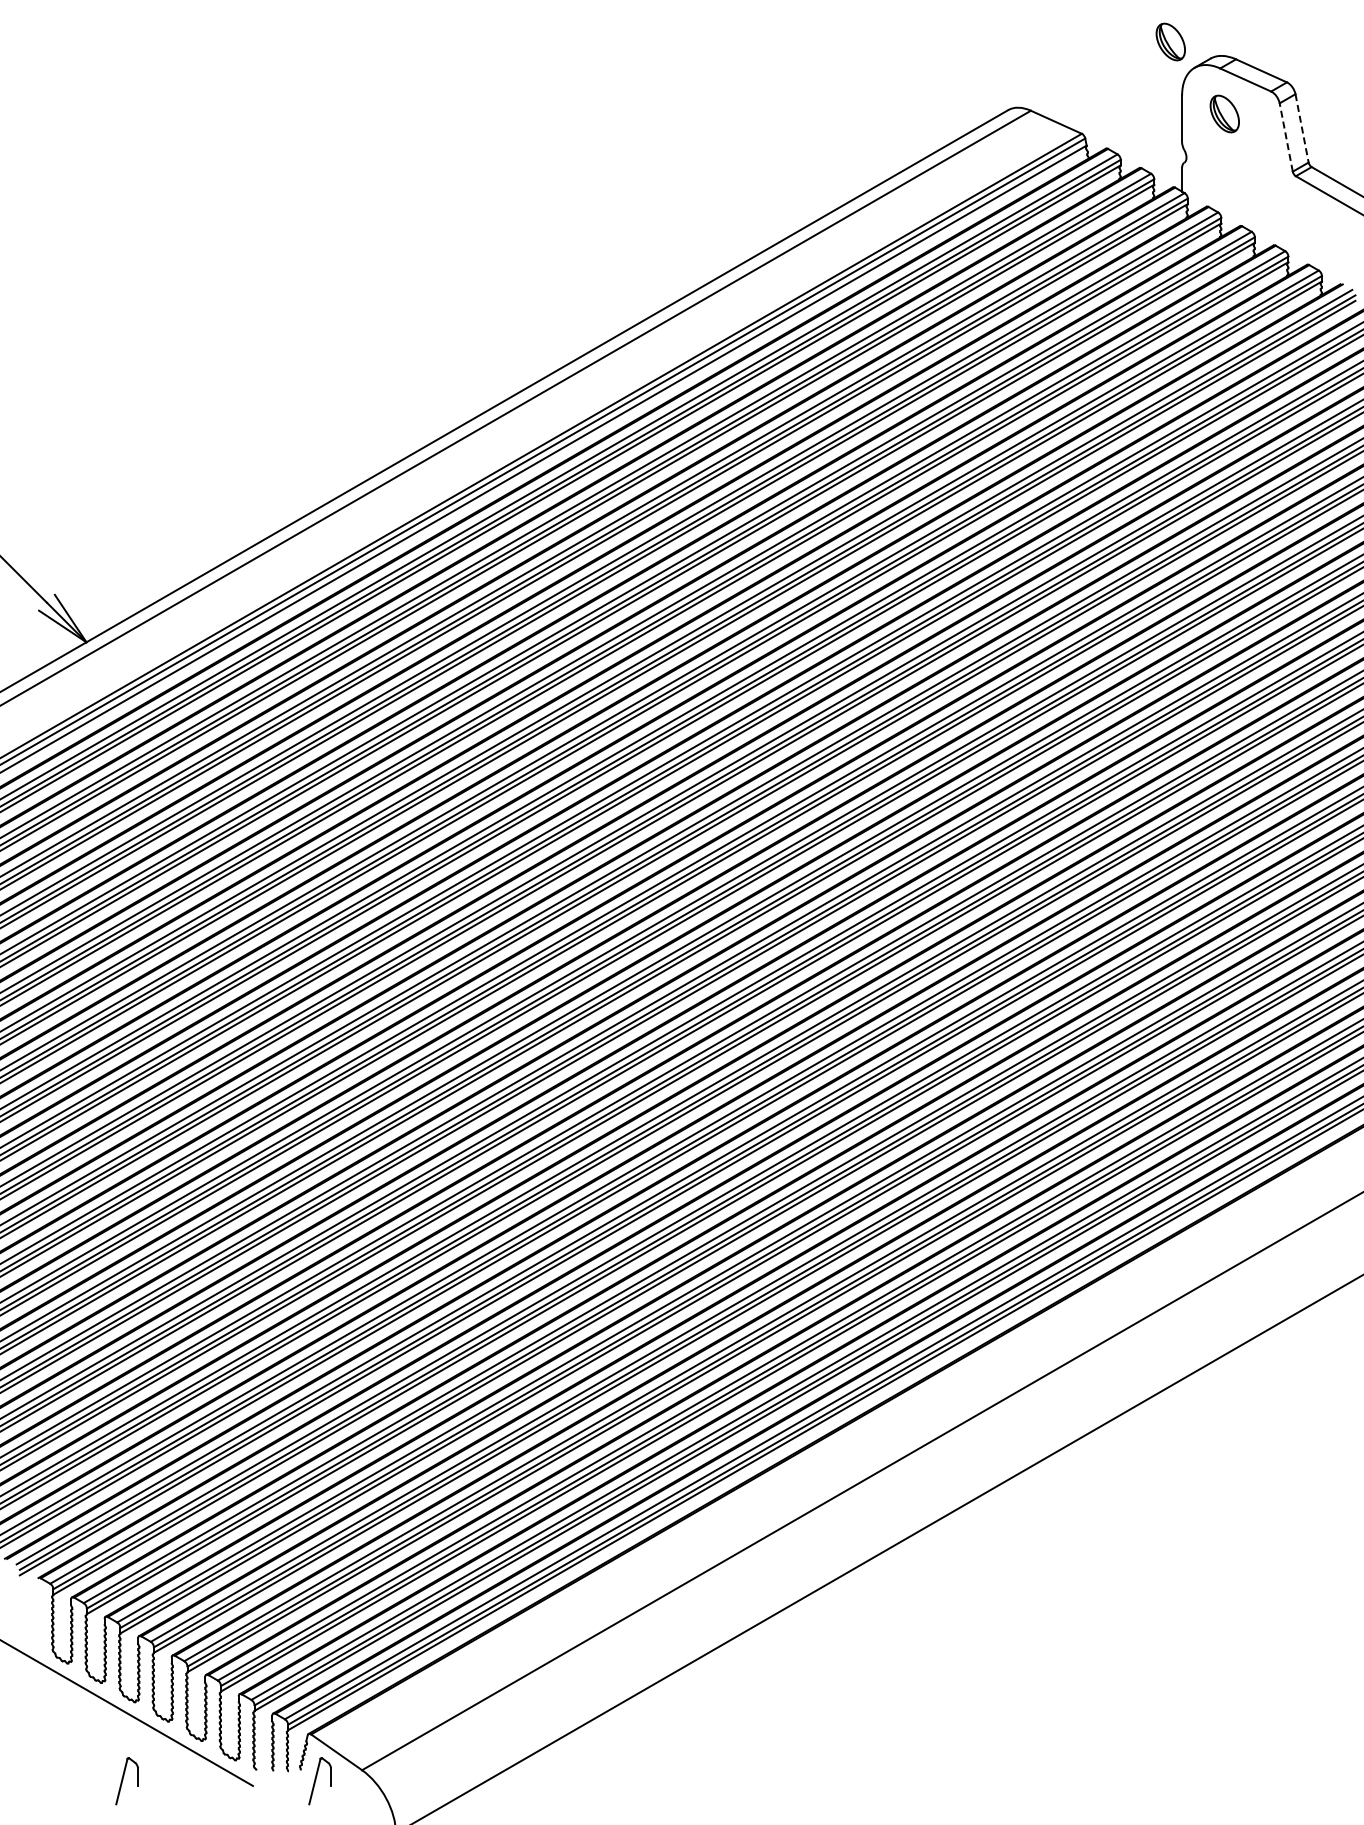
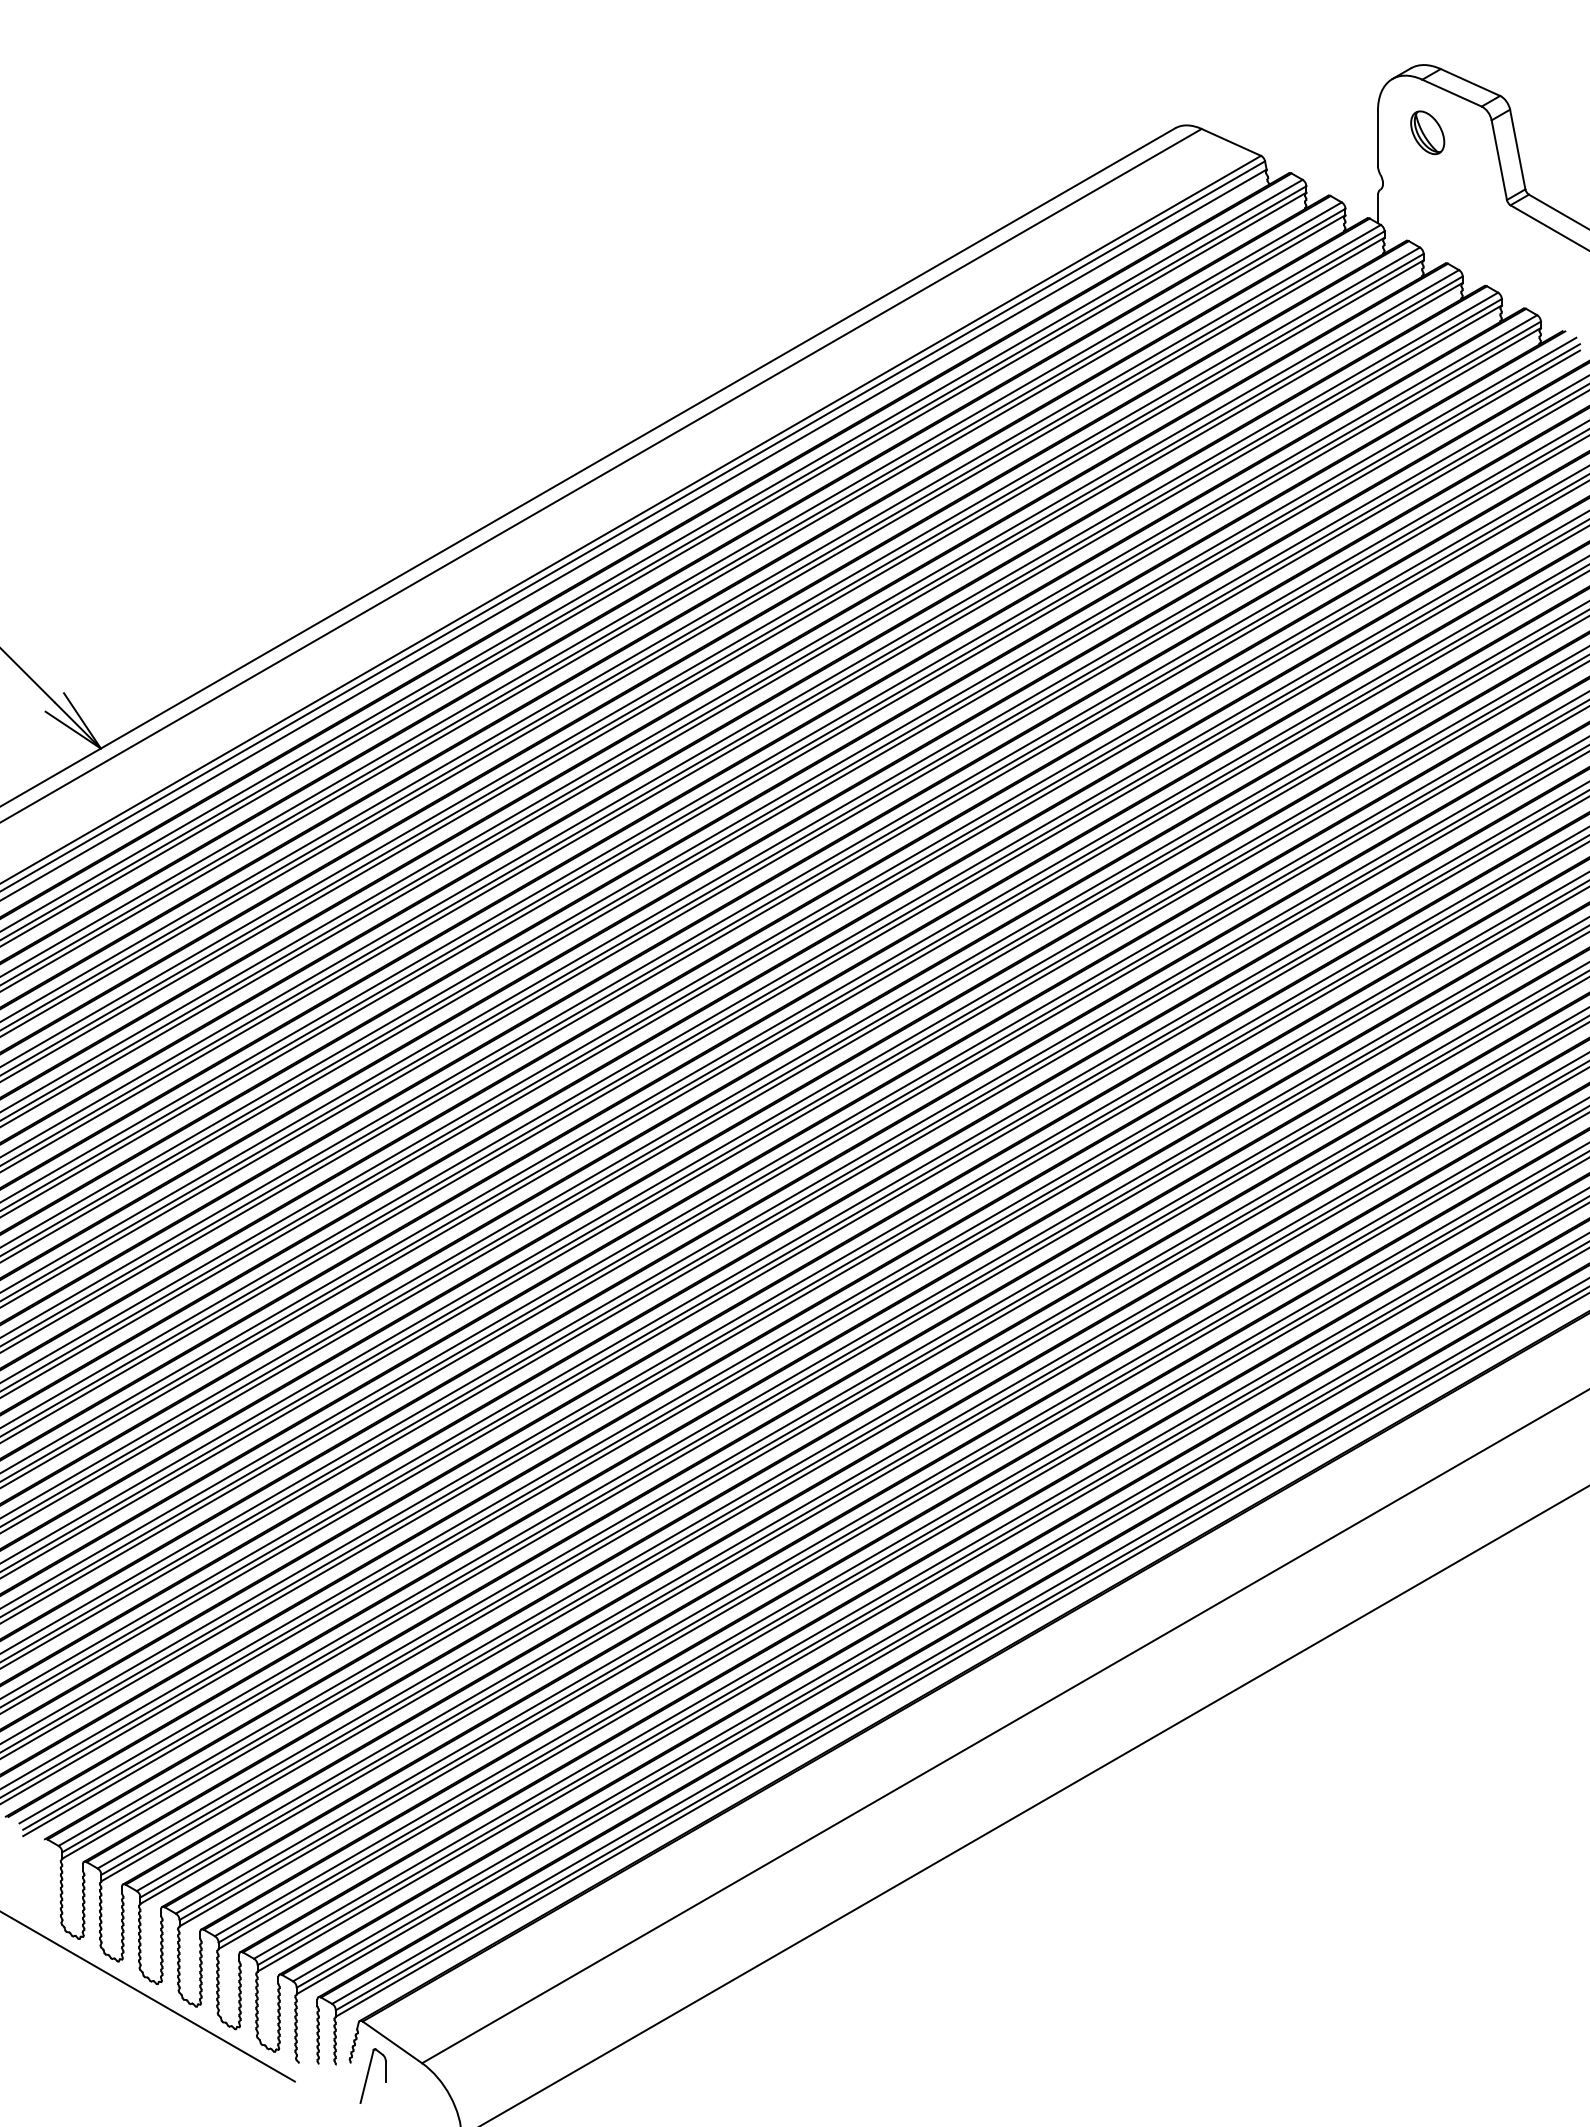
part: (1170, 41) -> (1364, 48), removed
line: (1302, 128) -> (1518, 149), dashed -> solid
line: (1286, 137) -> (1499, 160), dashed -> solid
part: (126, 1781) -> (147, 2076), removed

